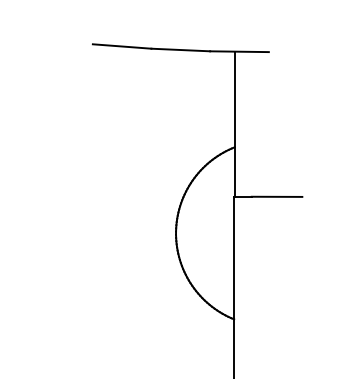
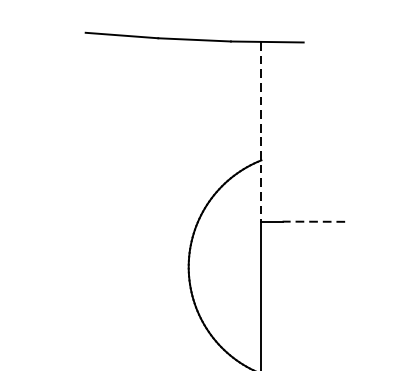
line: (234, 124) -> (261, 132), solid -> dashed
line: (276, 196) -> (313, 221), solid -> dashed

